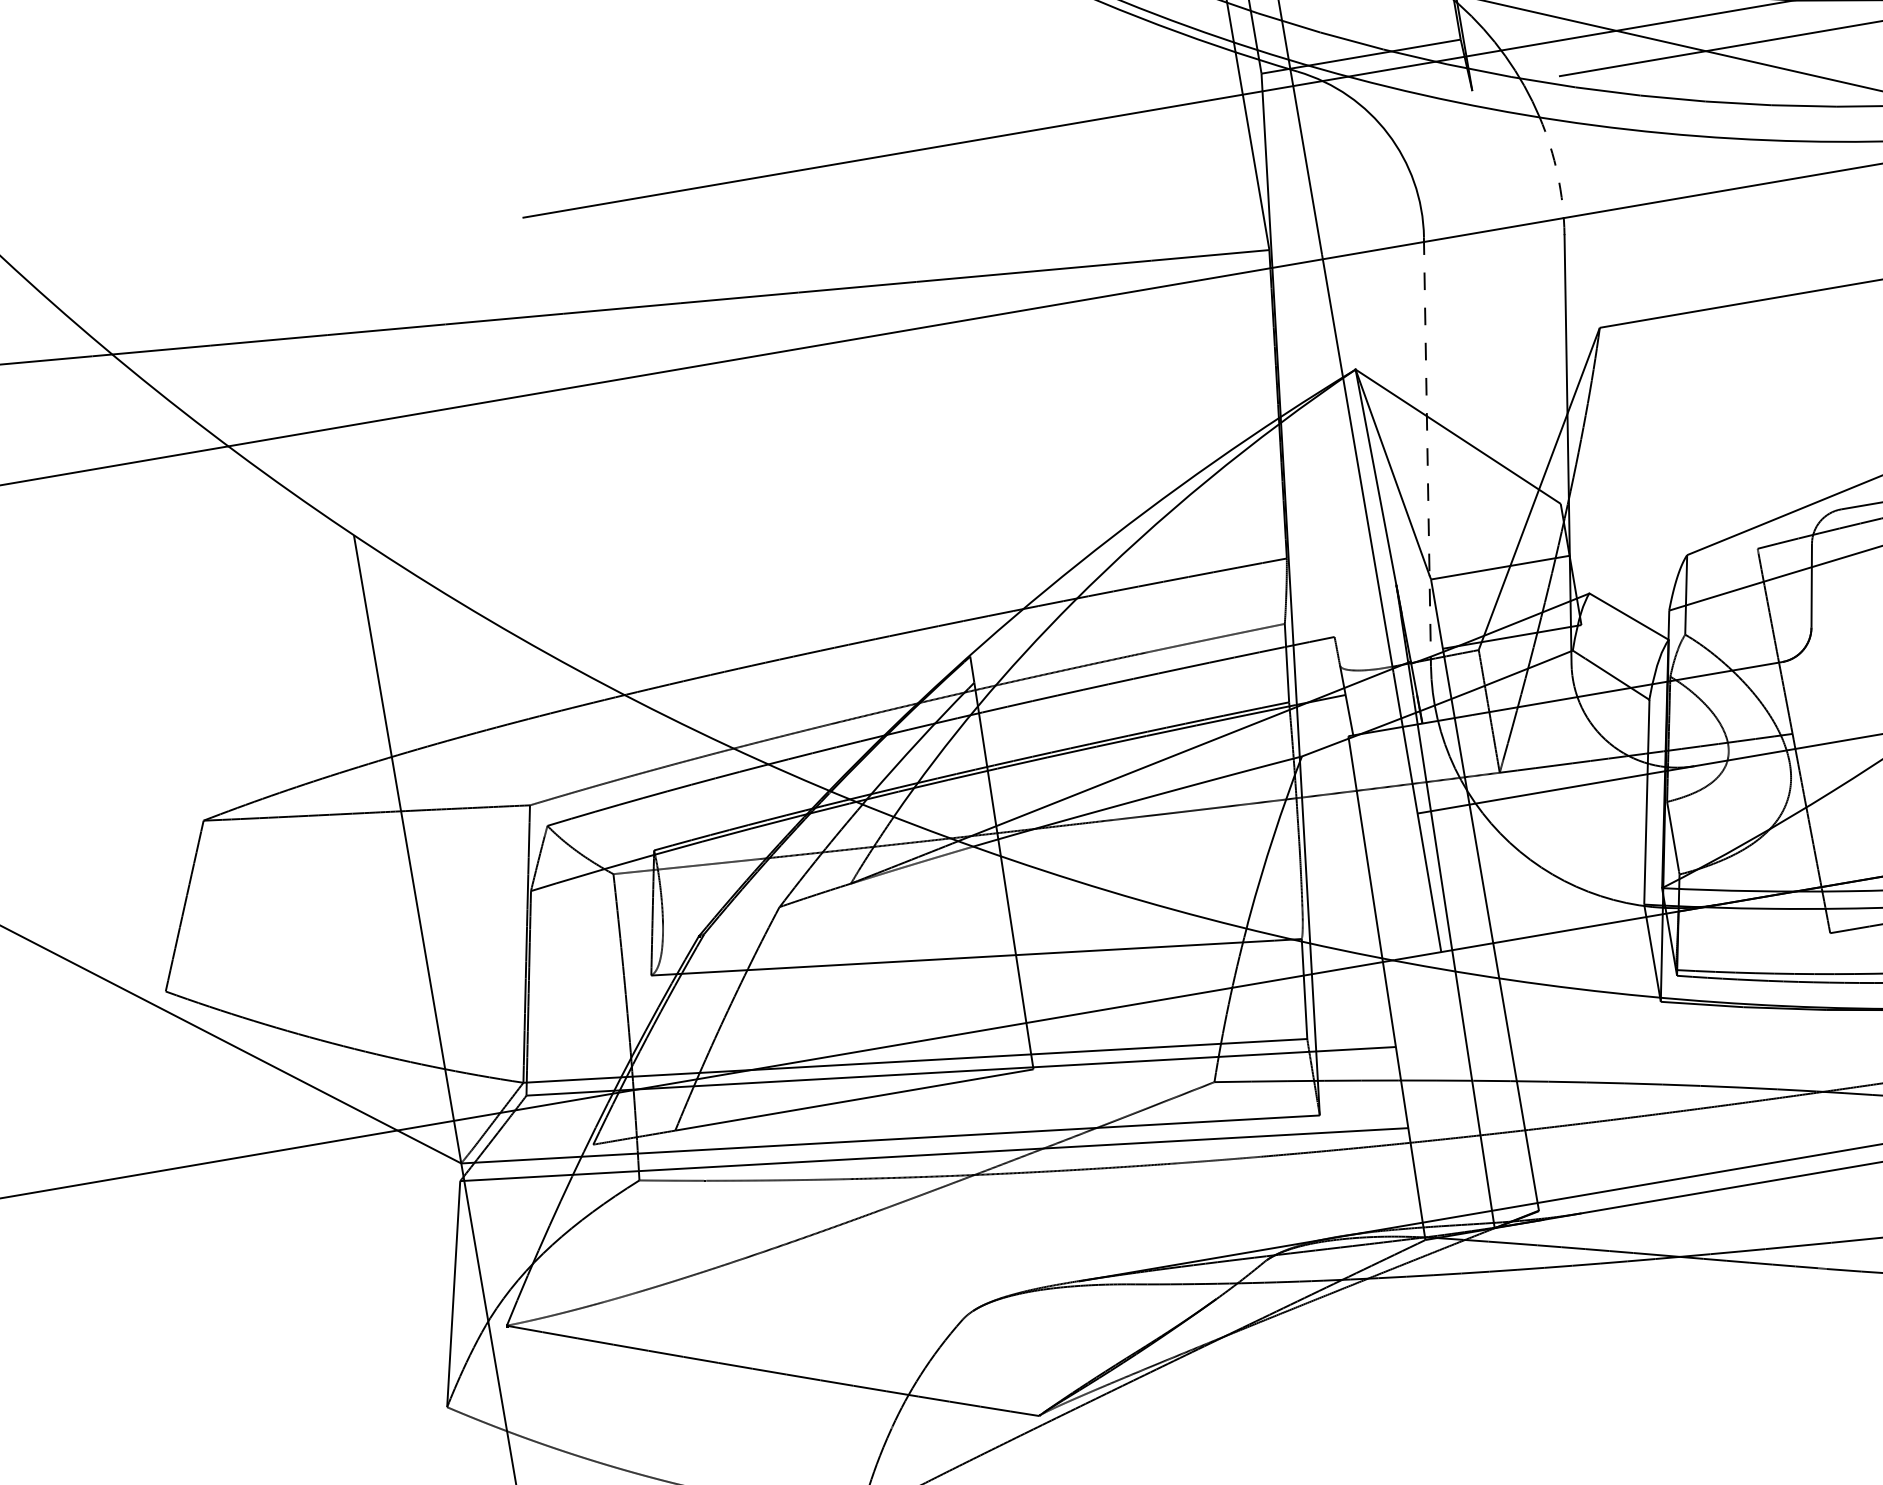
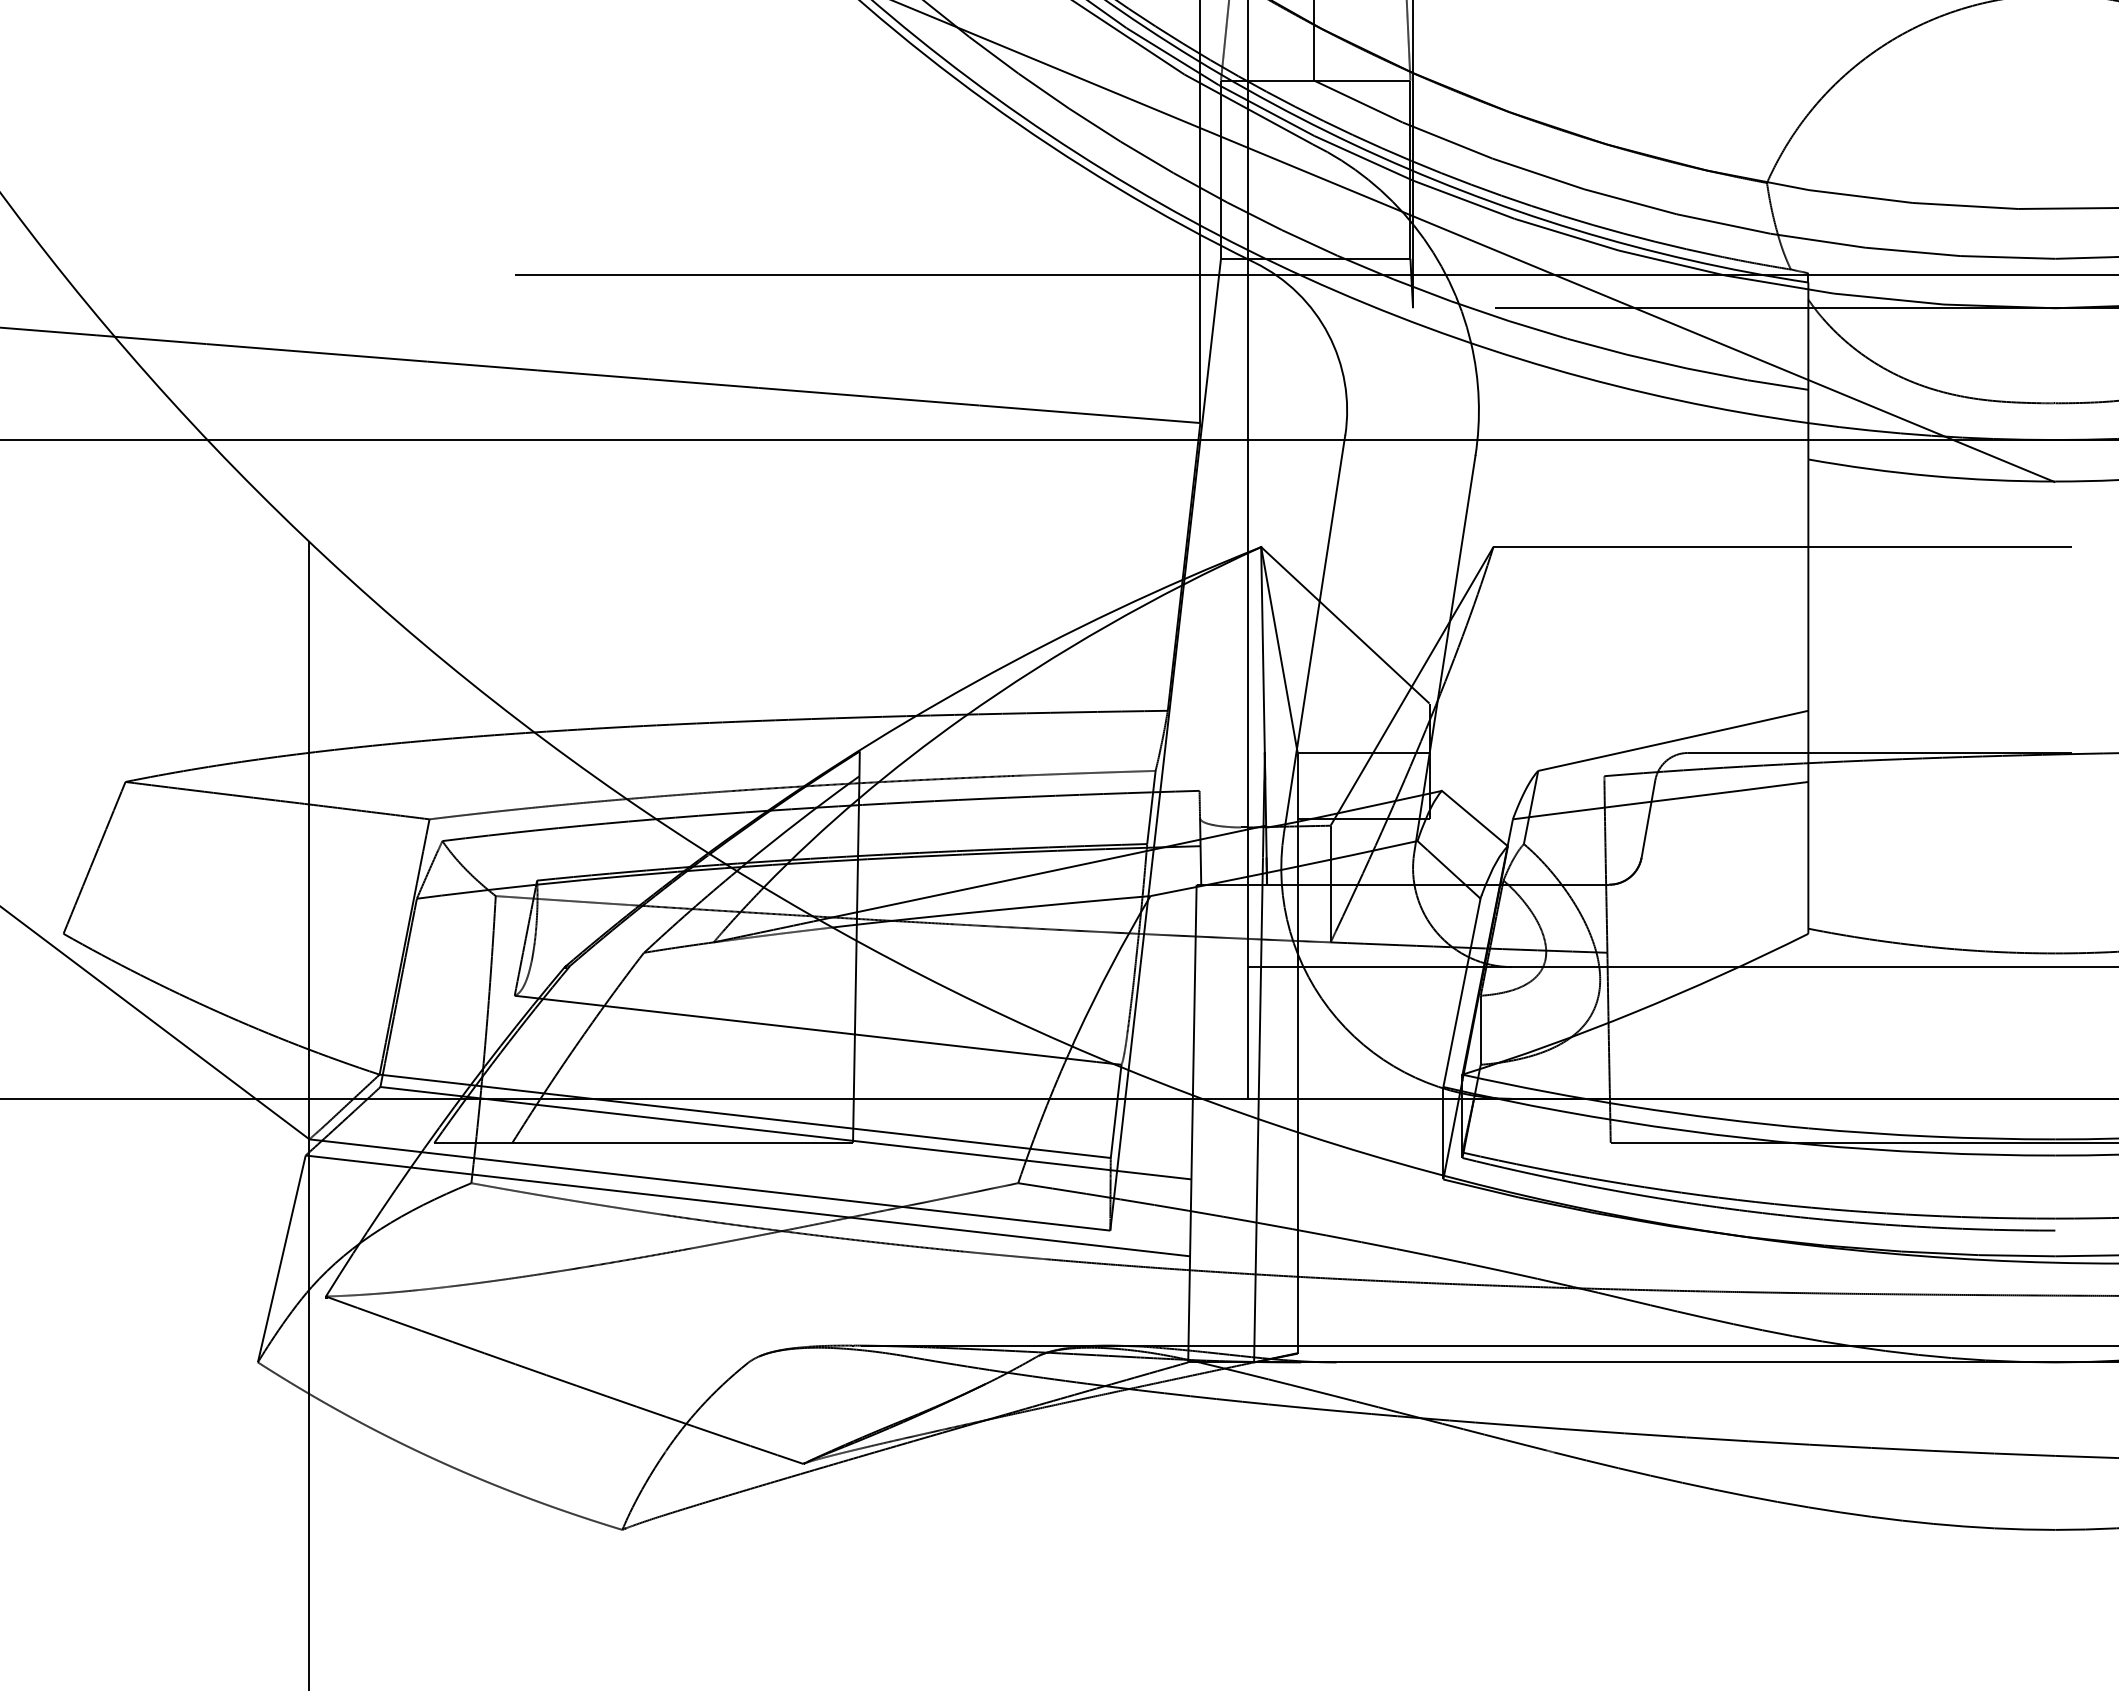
arc: (1557, 175) -> (1478, 399), dashed -> solid
line: (1427, 447) -> (1315, 630), dashed -> solid

